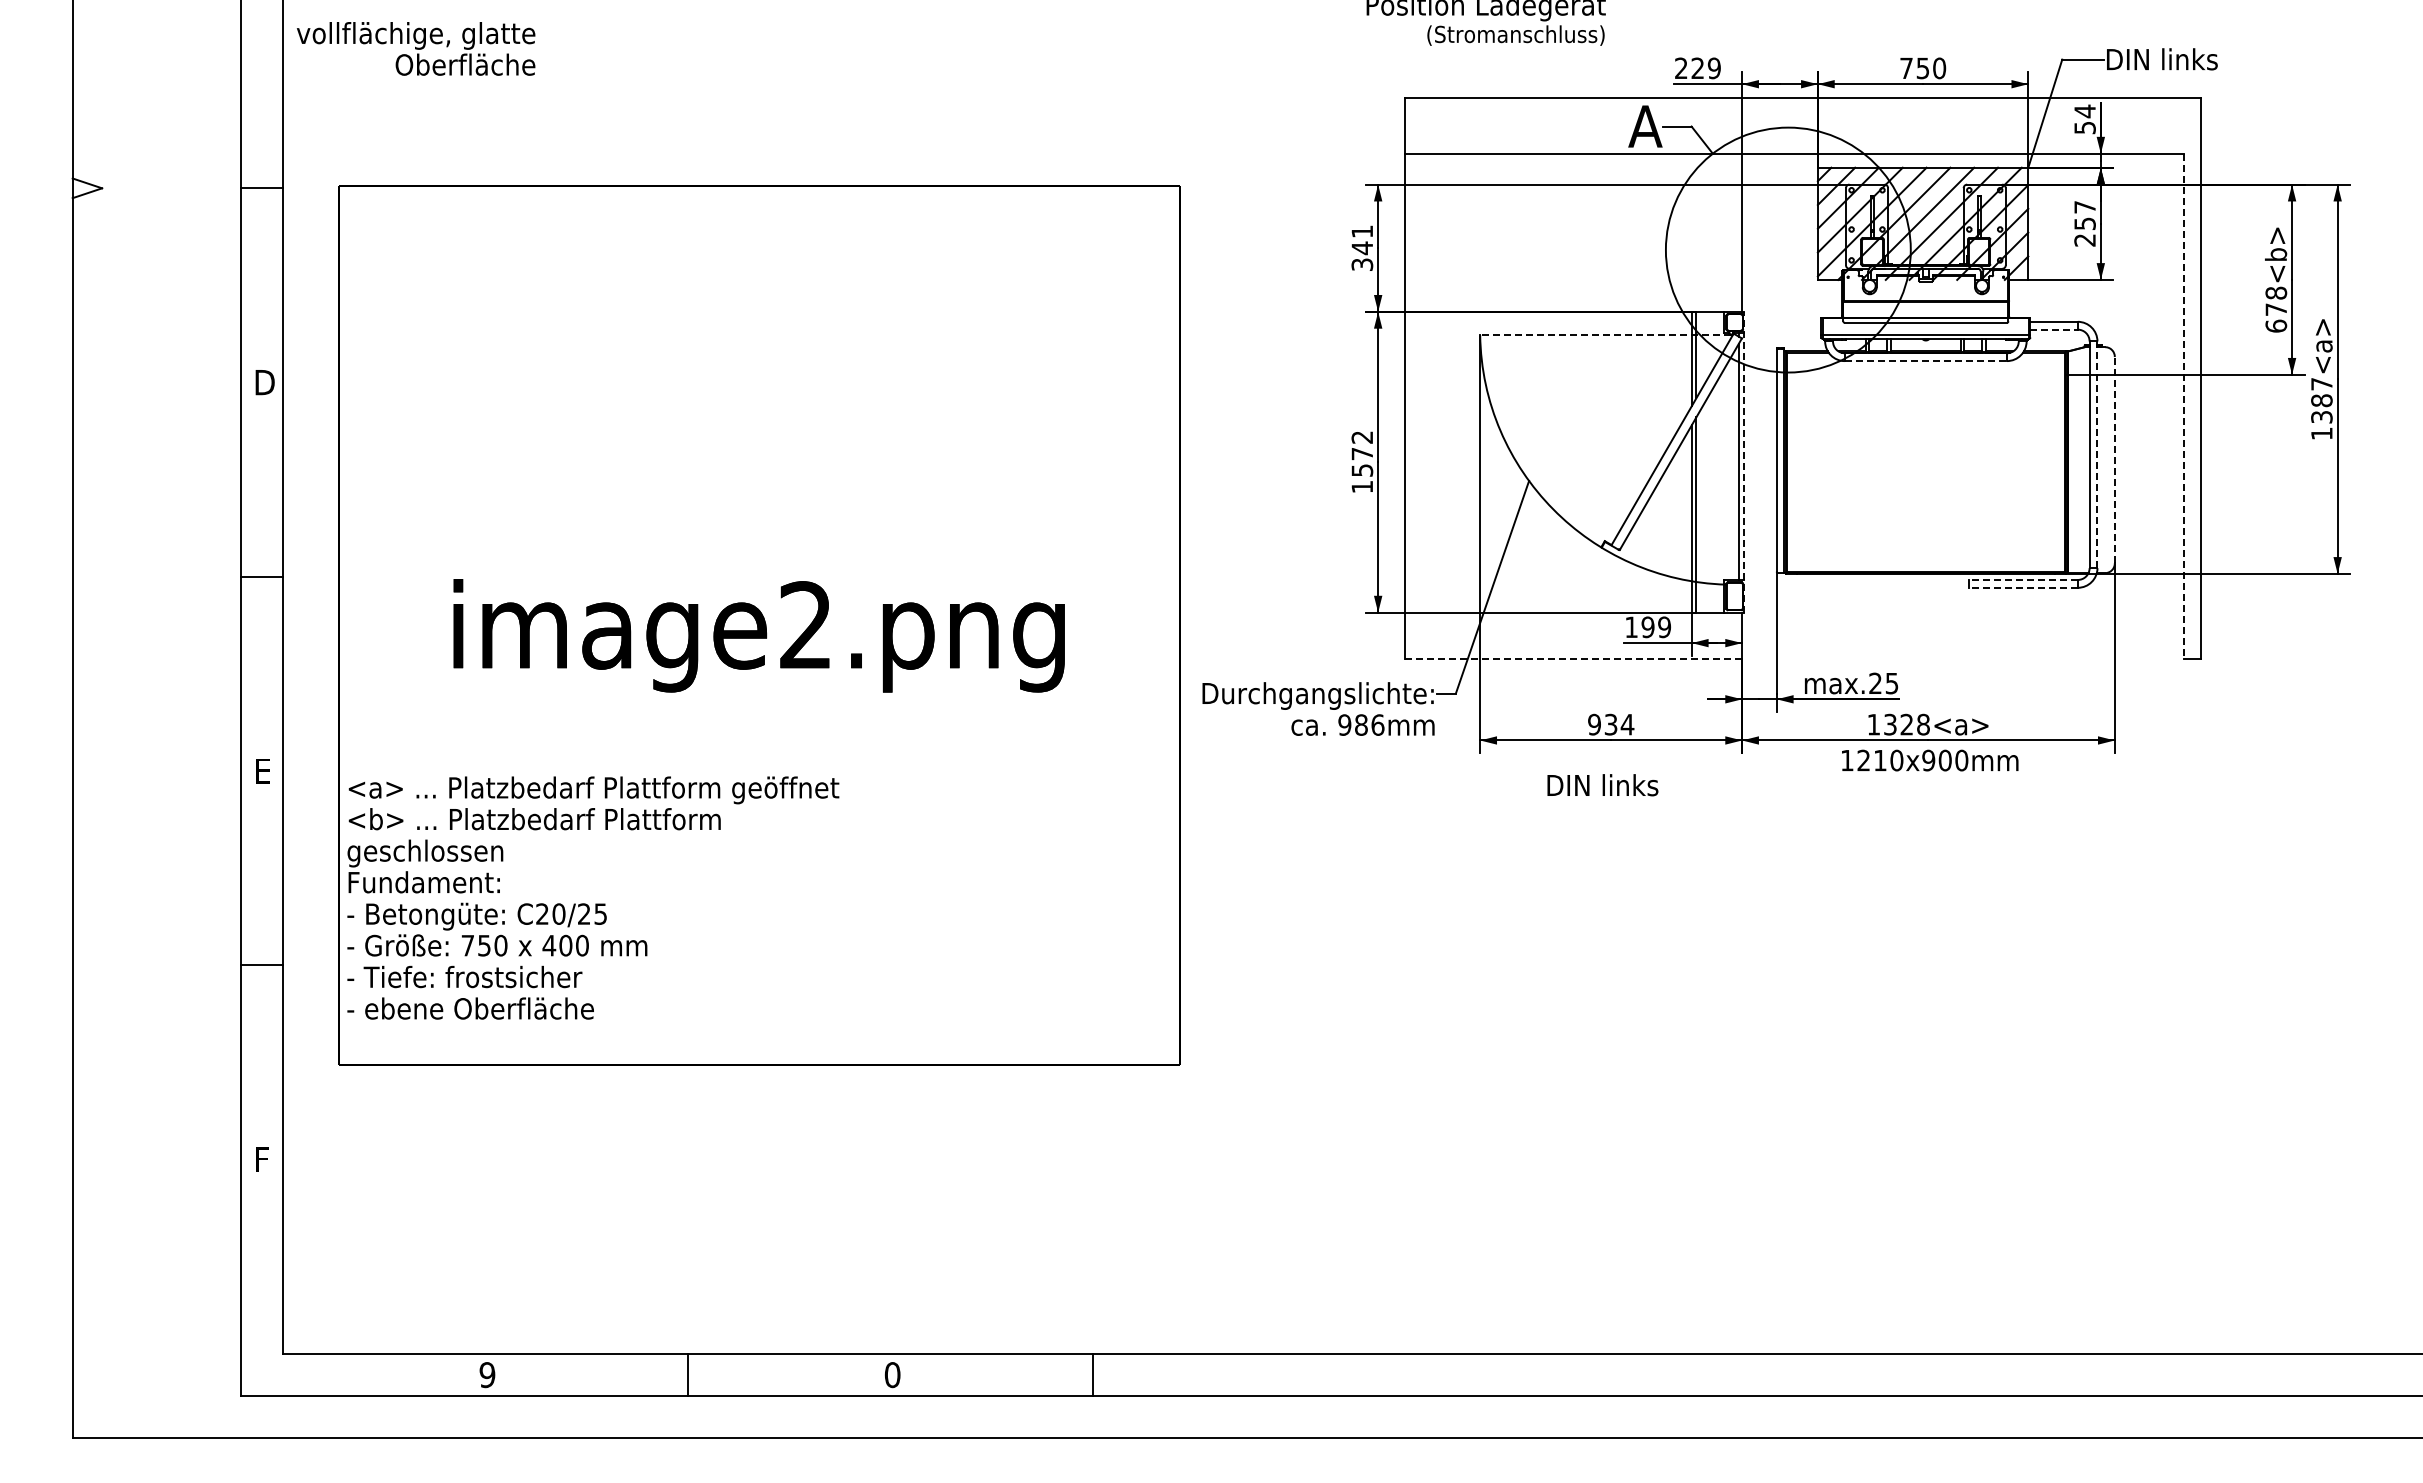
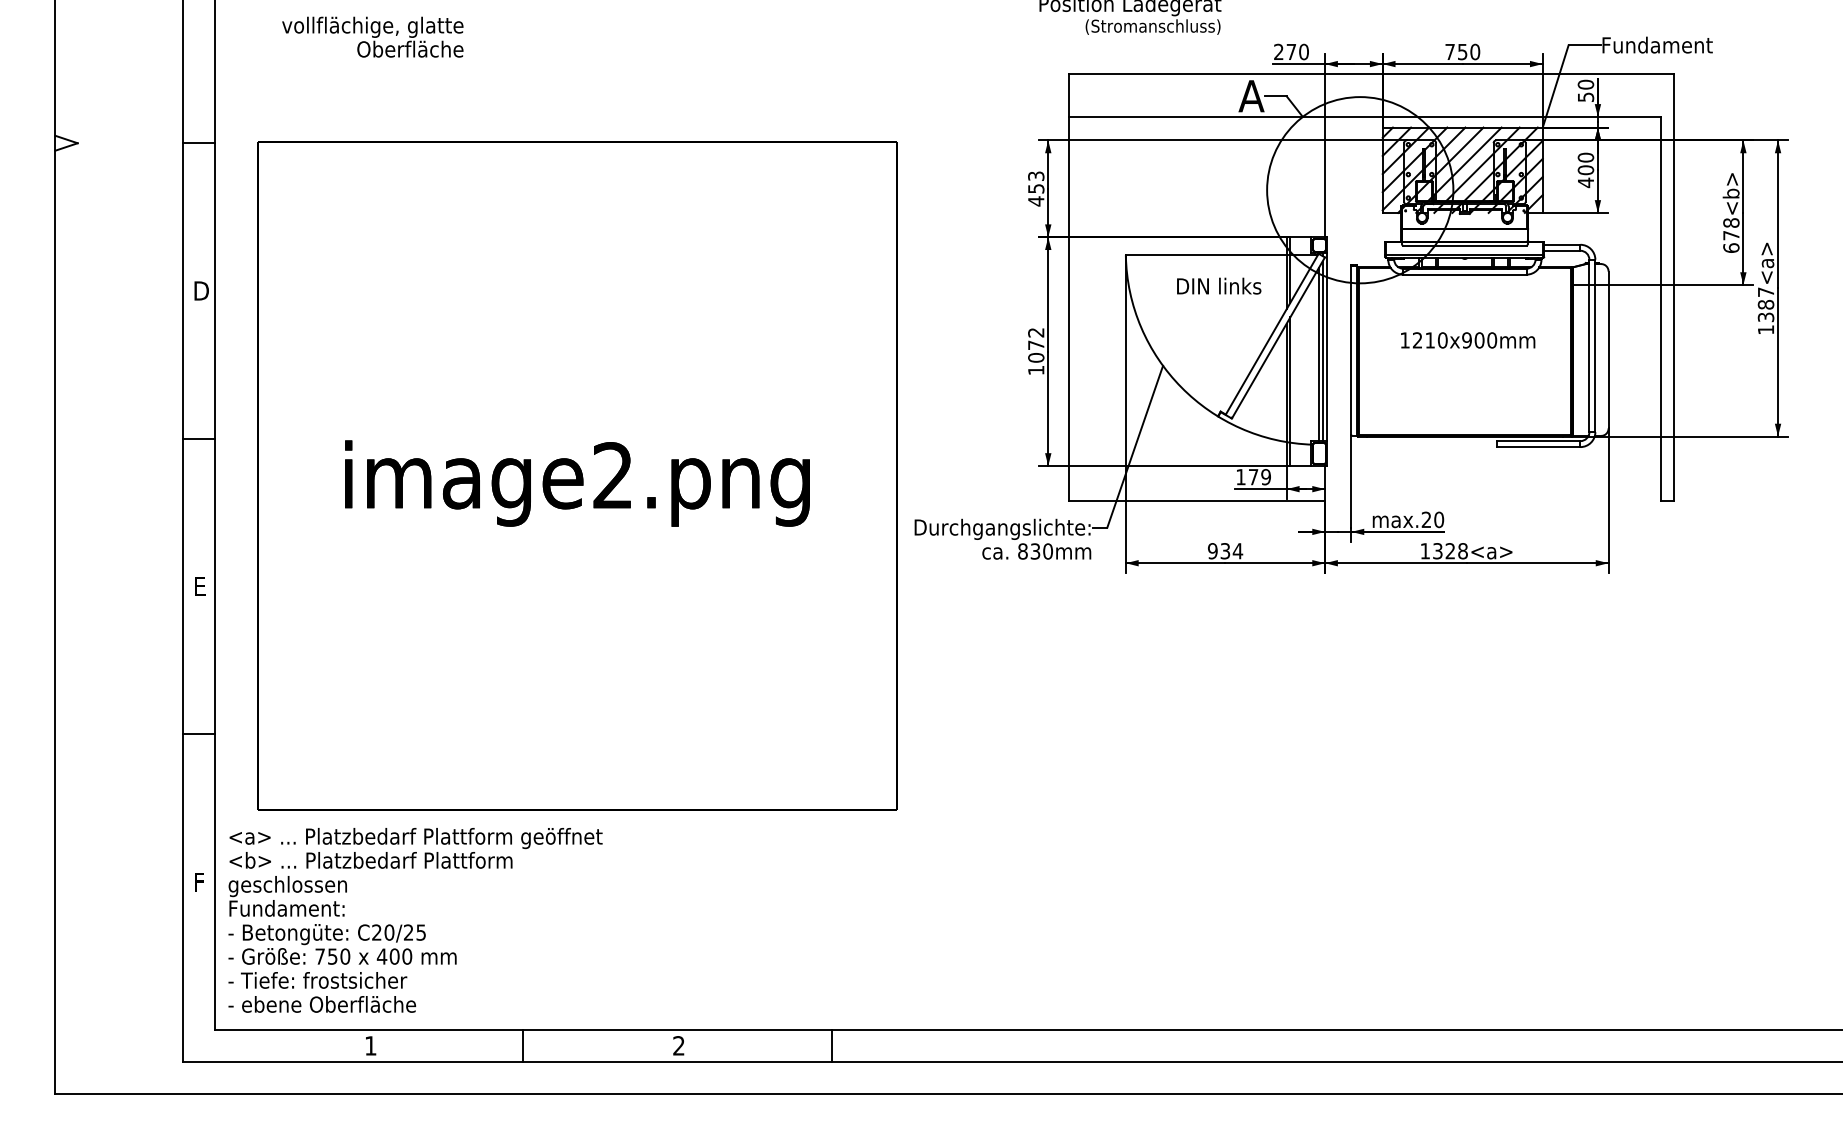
text: (416, 48) -> (373, 36), moved
text: (2180, 59) -> (1658, 45), DIN links -> Fundament
text: (1705, 68) -> (1297, 52), 229 -> 270
text: (2084, 111) -> (1585, 84), 54 -> 50
text: (2084, 223) -> (1585, 170), 257 -> 400
text: (1362, 248) -> (1036, 189), 341 -> 453
line: (2054, 329) -> (1562, 250), dashed -> solid
line: (1605, 335) -> (1221, 255), dashed -> solid
line: (1926, 361) -> (1465, 274), dashed -> solid
line: (2184, 406) -> (1661, 309), dashed -> solid
line: (2097, 455) -> (1595, 346), dashed -> solid
line: (2114, 459) -> (1608, 349), dashed -> solid
line: (1744, 461) -> (1326, 351), dashed -> solid
line: (1733, 467) -> (1318, 355), added
text: (1362, 470) -> (1036, 357), 1572 -> 1072
line: (2023, 579) -> (1539, 440), dashed -> solid
line: (2023, 587) -> (1539, 446), dashed -> solid
text: (1647, 627) -> (1253, 477), 199 -> 179
line: (1573, 658) -> (1196, 500), dashed -> solid
text: (1891, 683) -> (1438, 519), max.25 -> max.20
text: (1361, 724) -> (1035, 551), 986mm -> 830mm
text: (1930, 760) -> (1468, 340), moved
text: (1602, 785) -> (1218, 286), moved
text: (593, 897) -> (415, 919), moved
text: (487, 1375) -> (370, 1046), 9 -> 1
text: (892, 1375) -> (678, 1046), 0 -> 2

